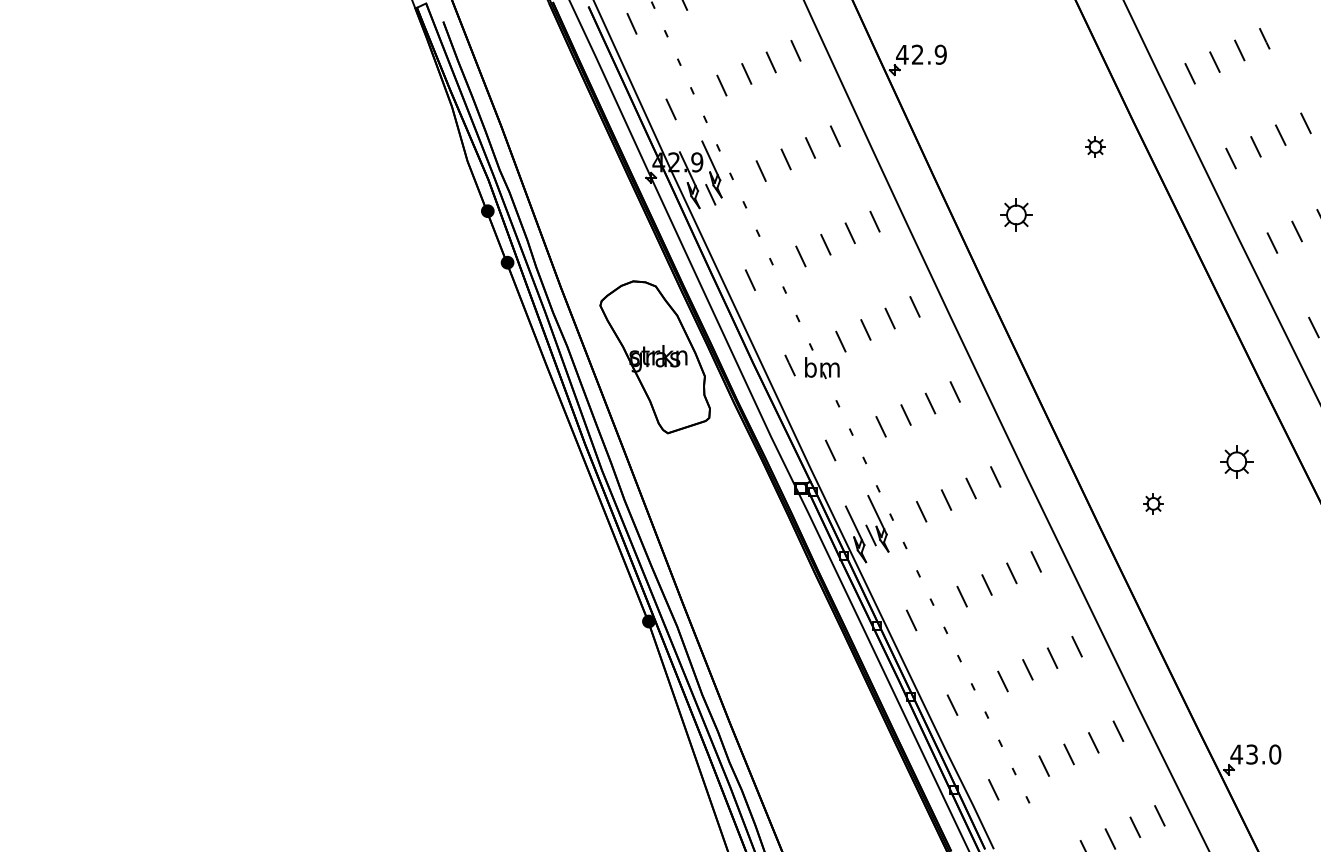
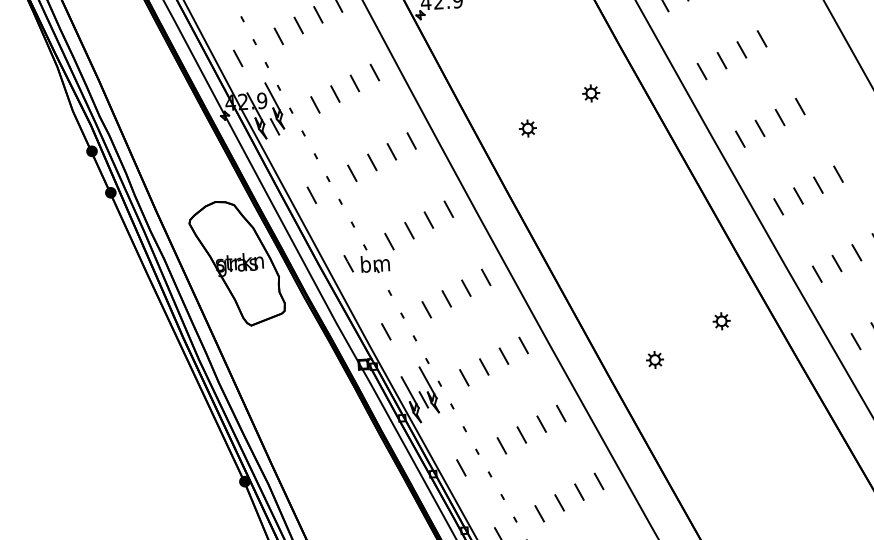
part: (1095, 146) -> (591, 92), moved
part: (1016, 214) -> (527, 128), size x0.62
part: (1236, 461) -> (721, 320), size x0.62

